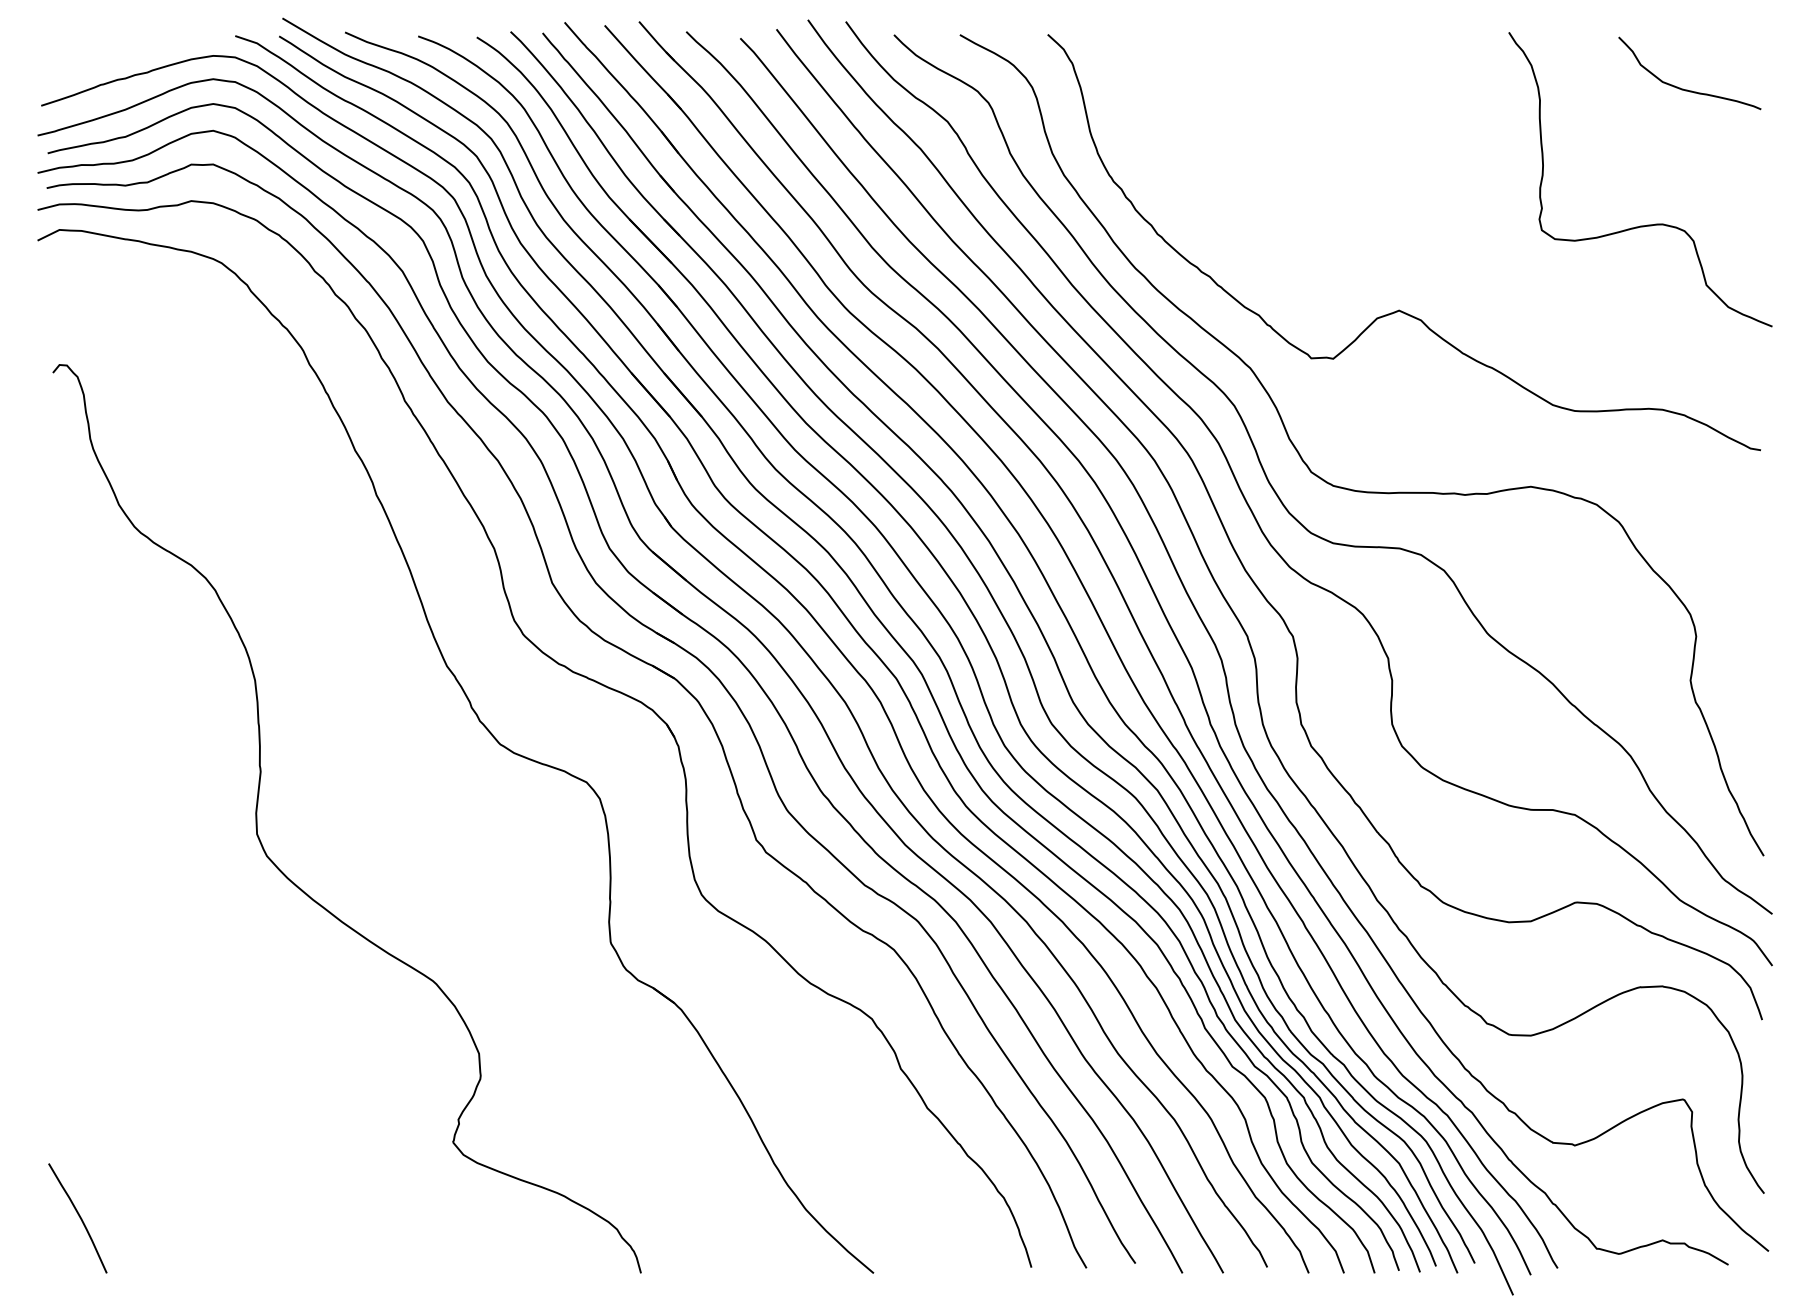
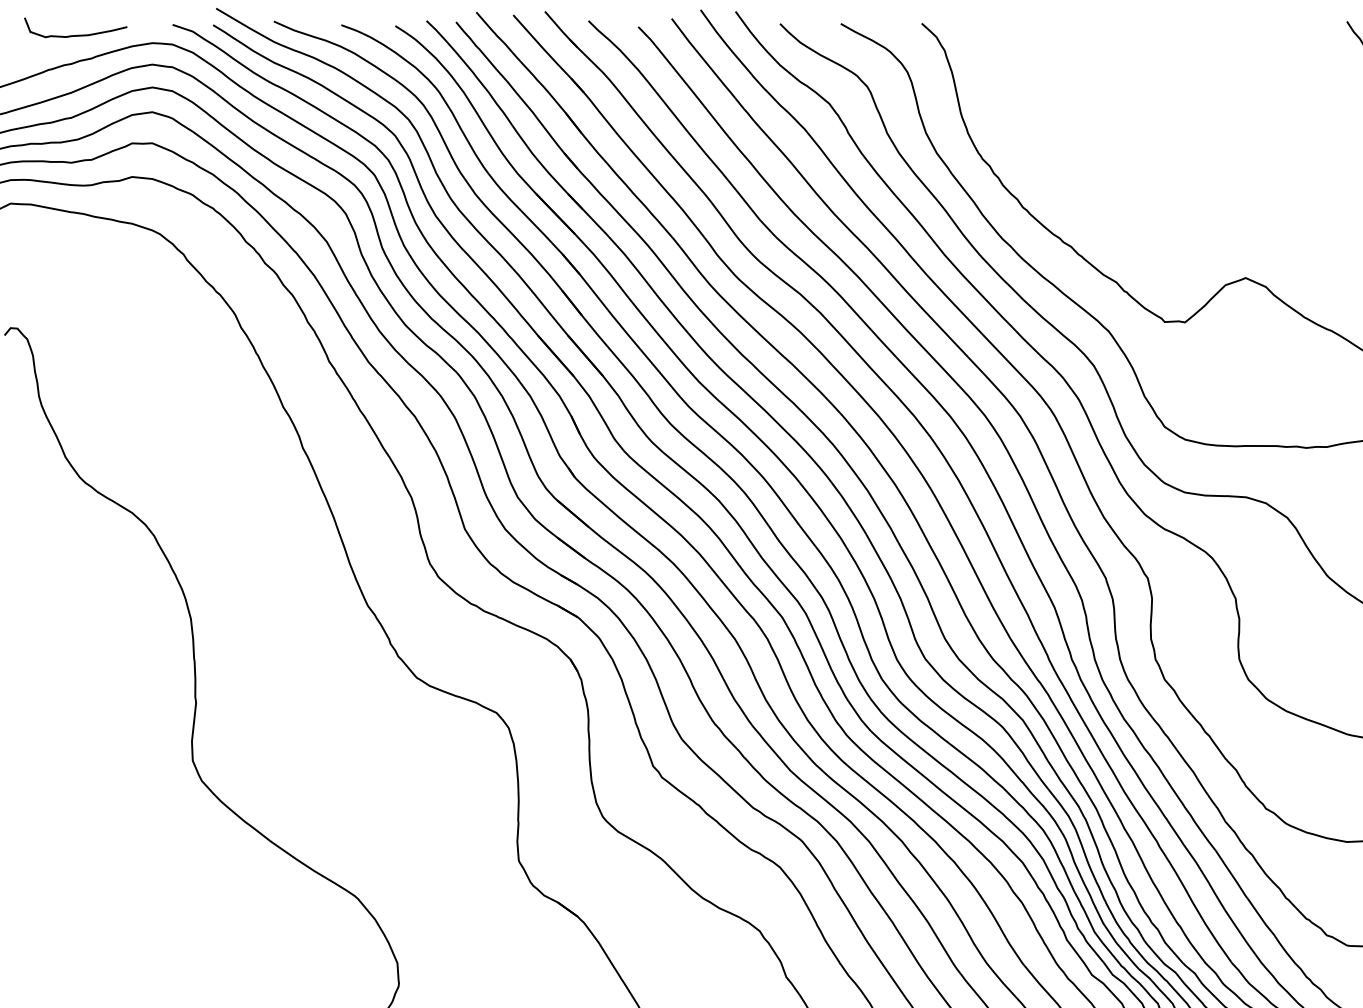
curve: (130, 47) -> (76, 35), added

